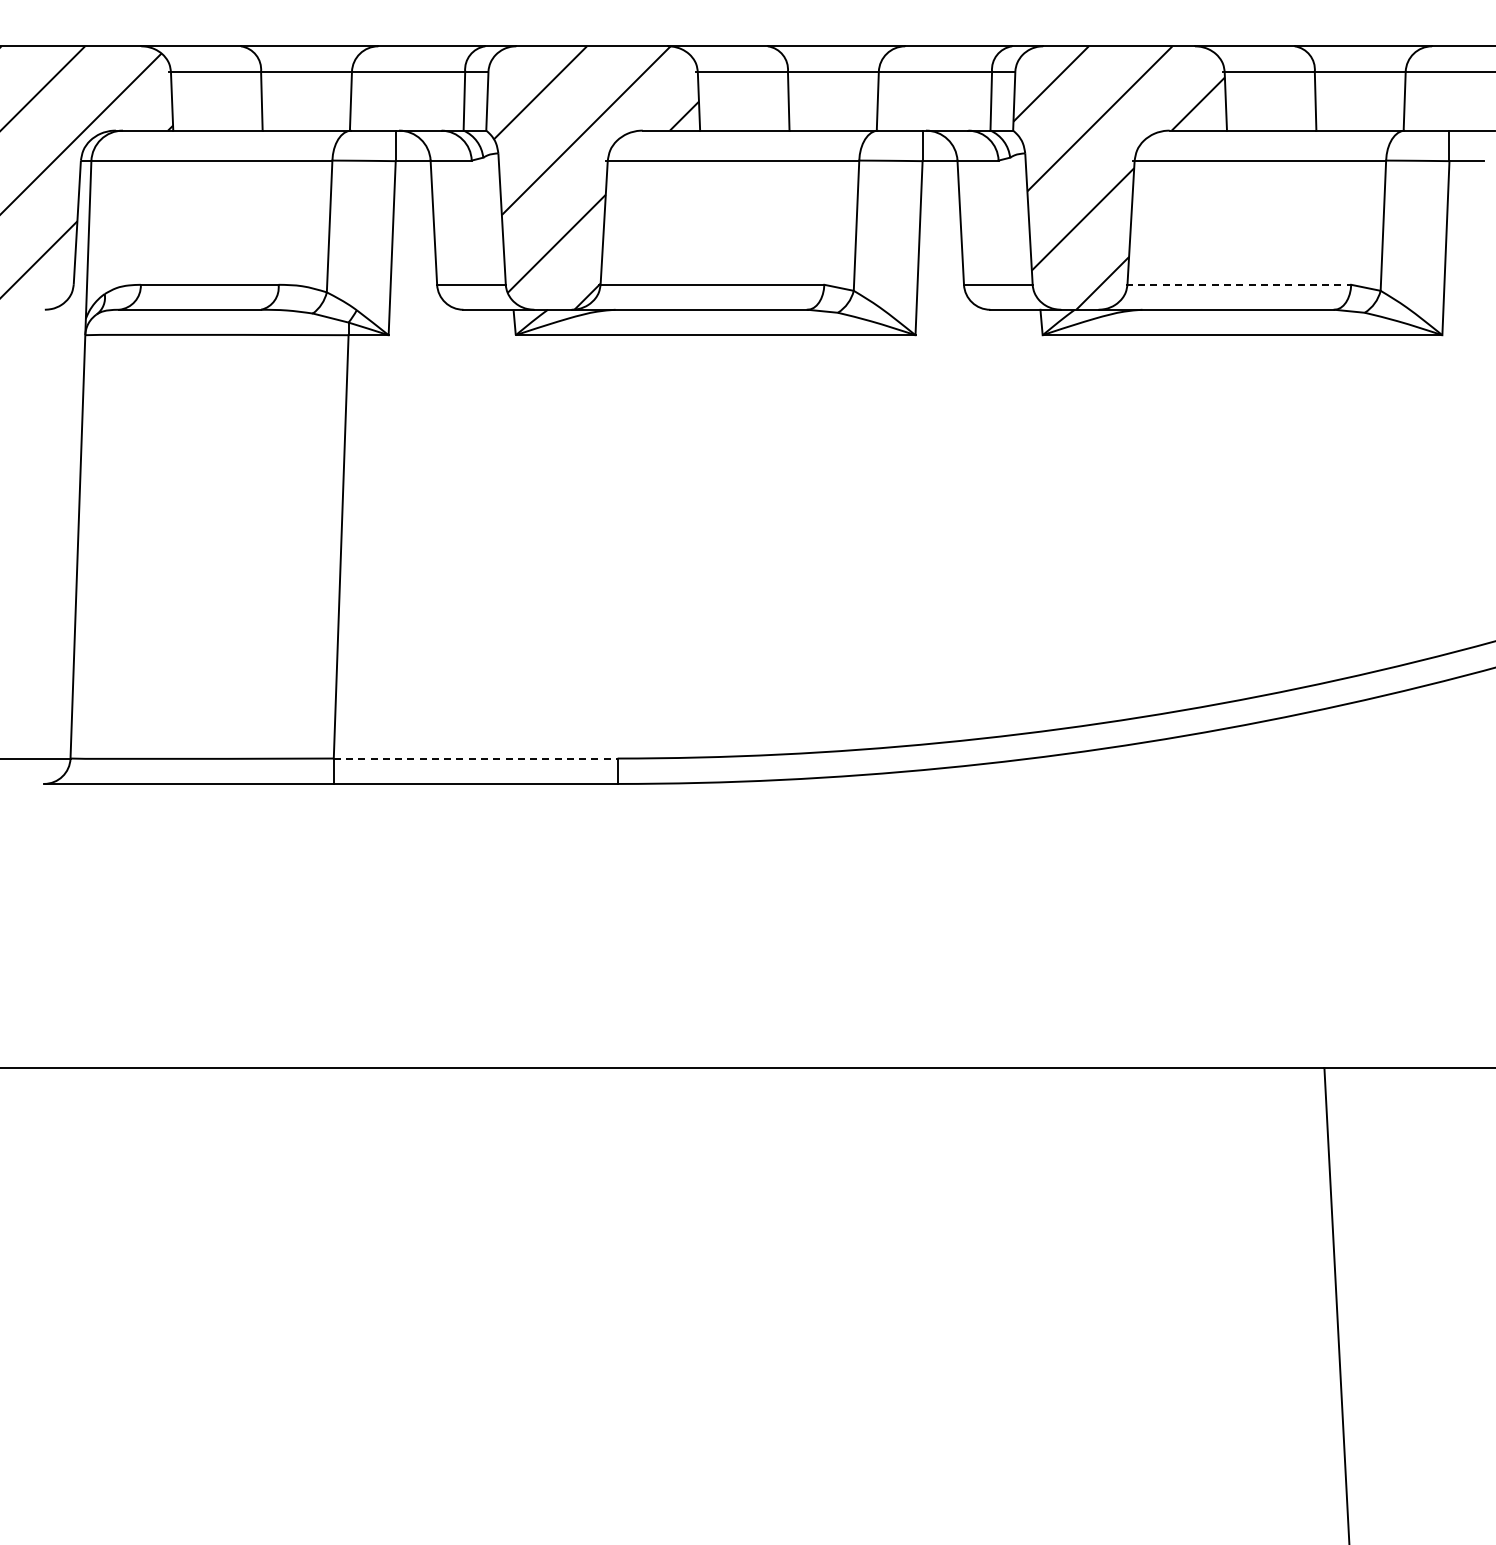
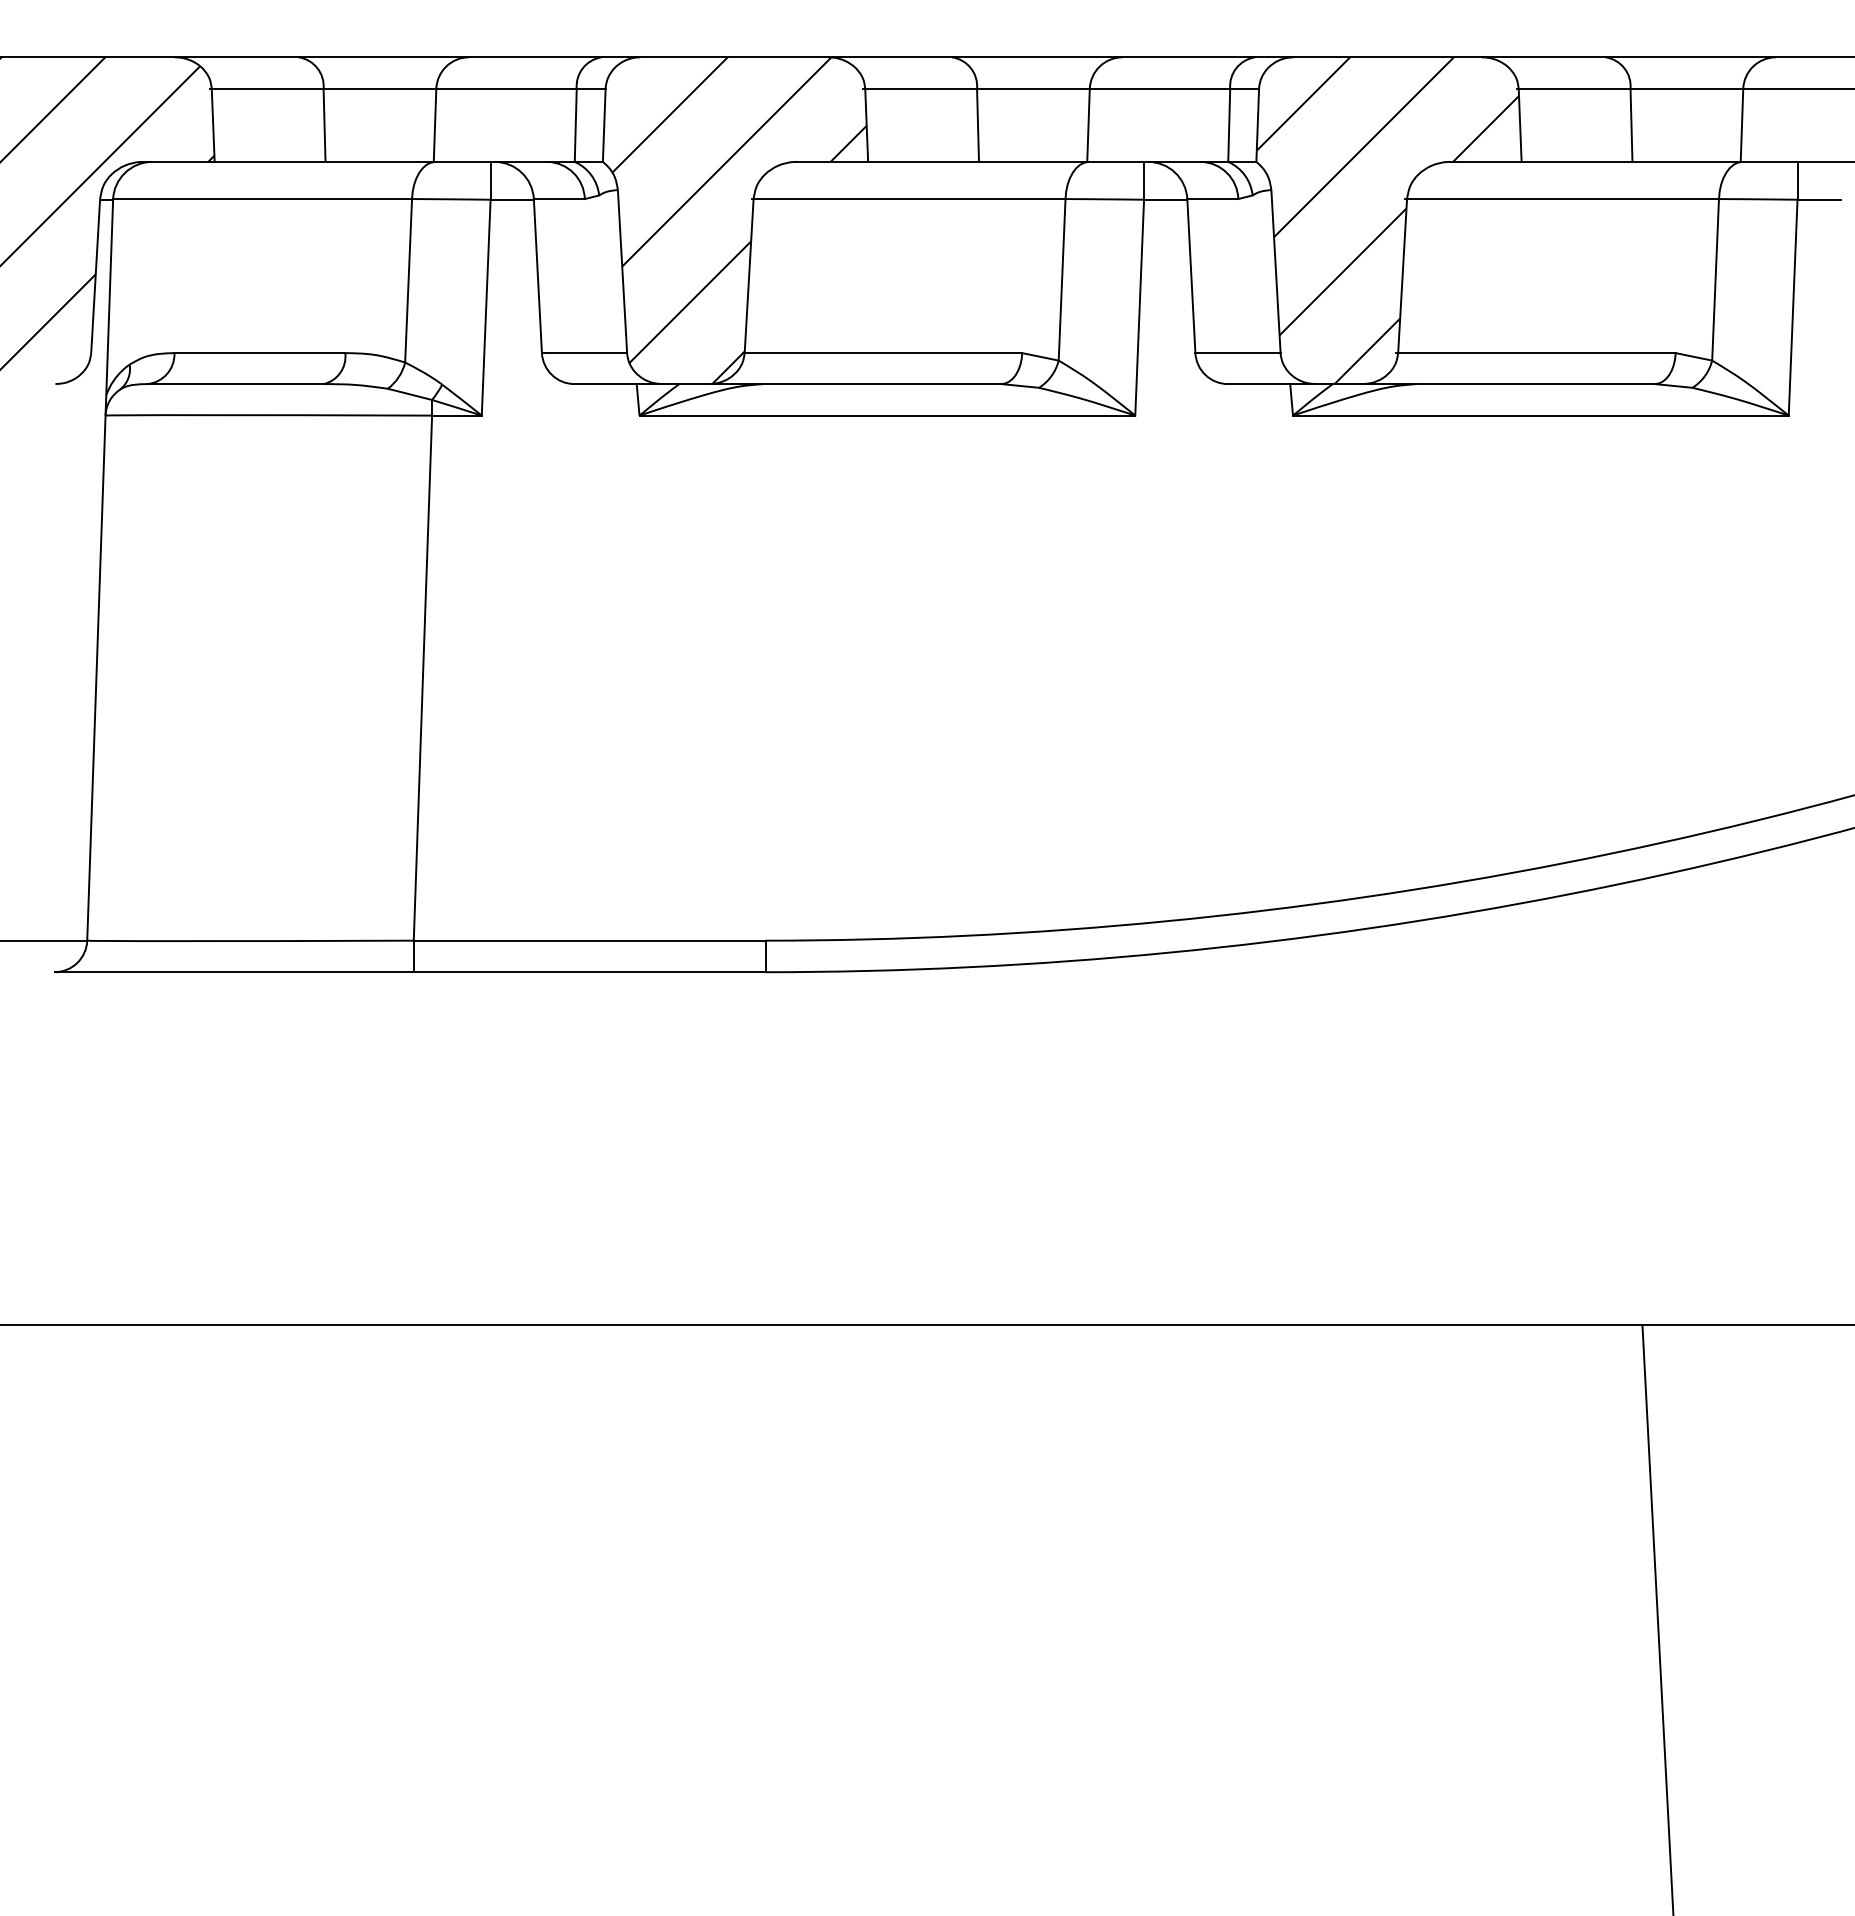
line: (1238, 284) -> (1535, 352), dashed -> solid
line: (475, 758) -> (589, 940), dashed -> solid

